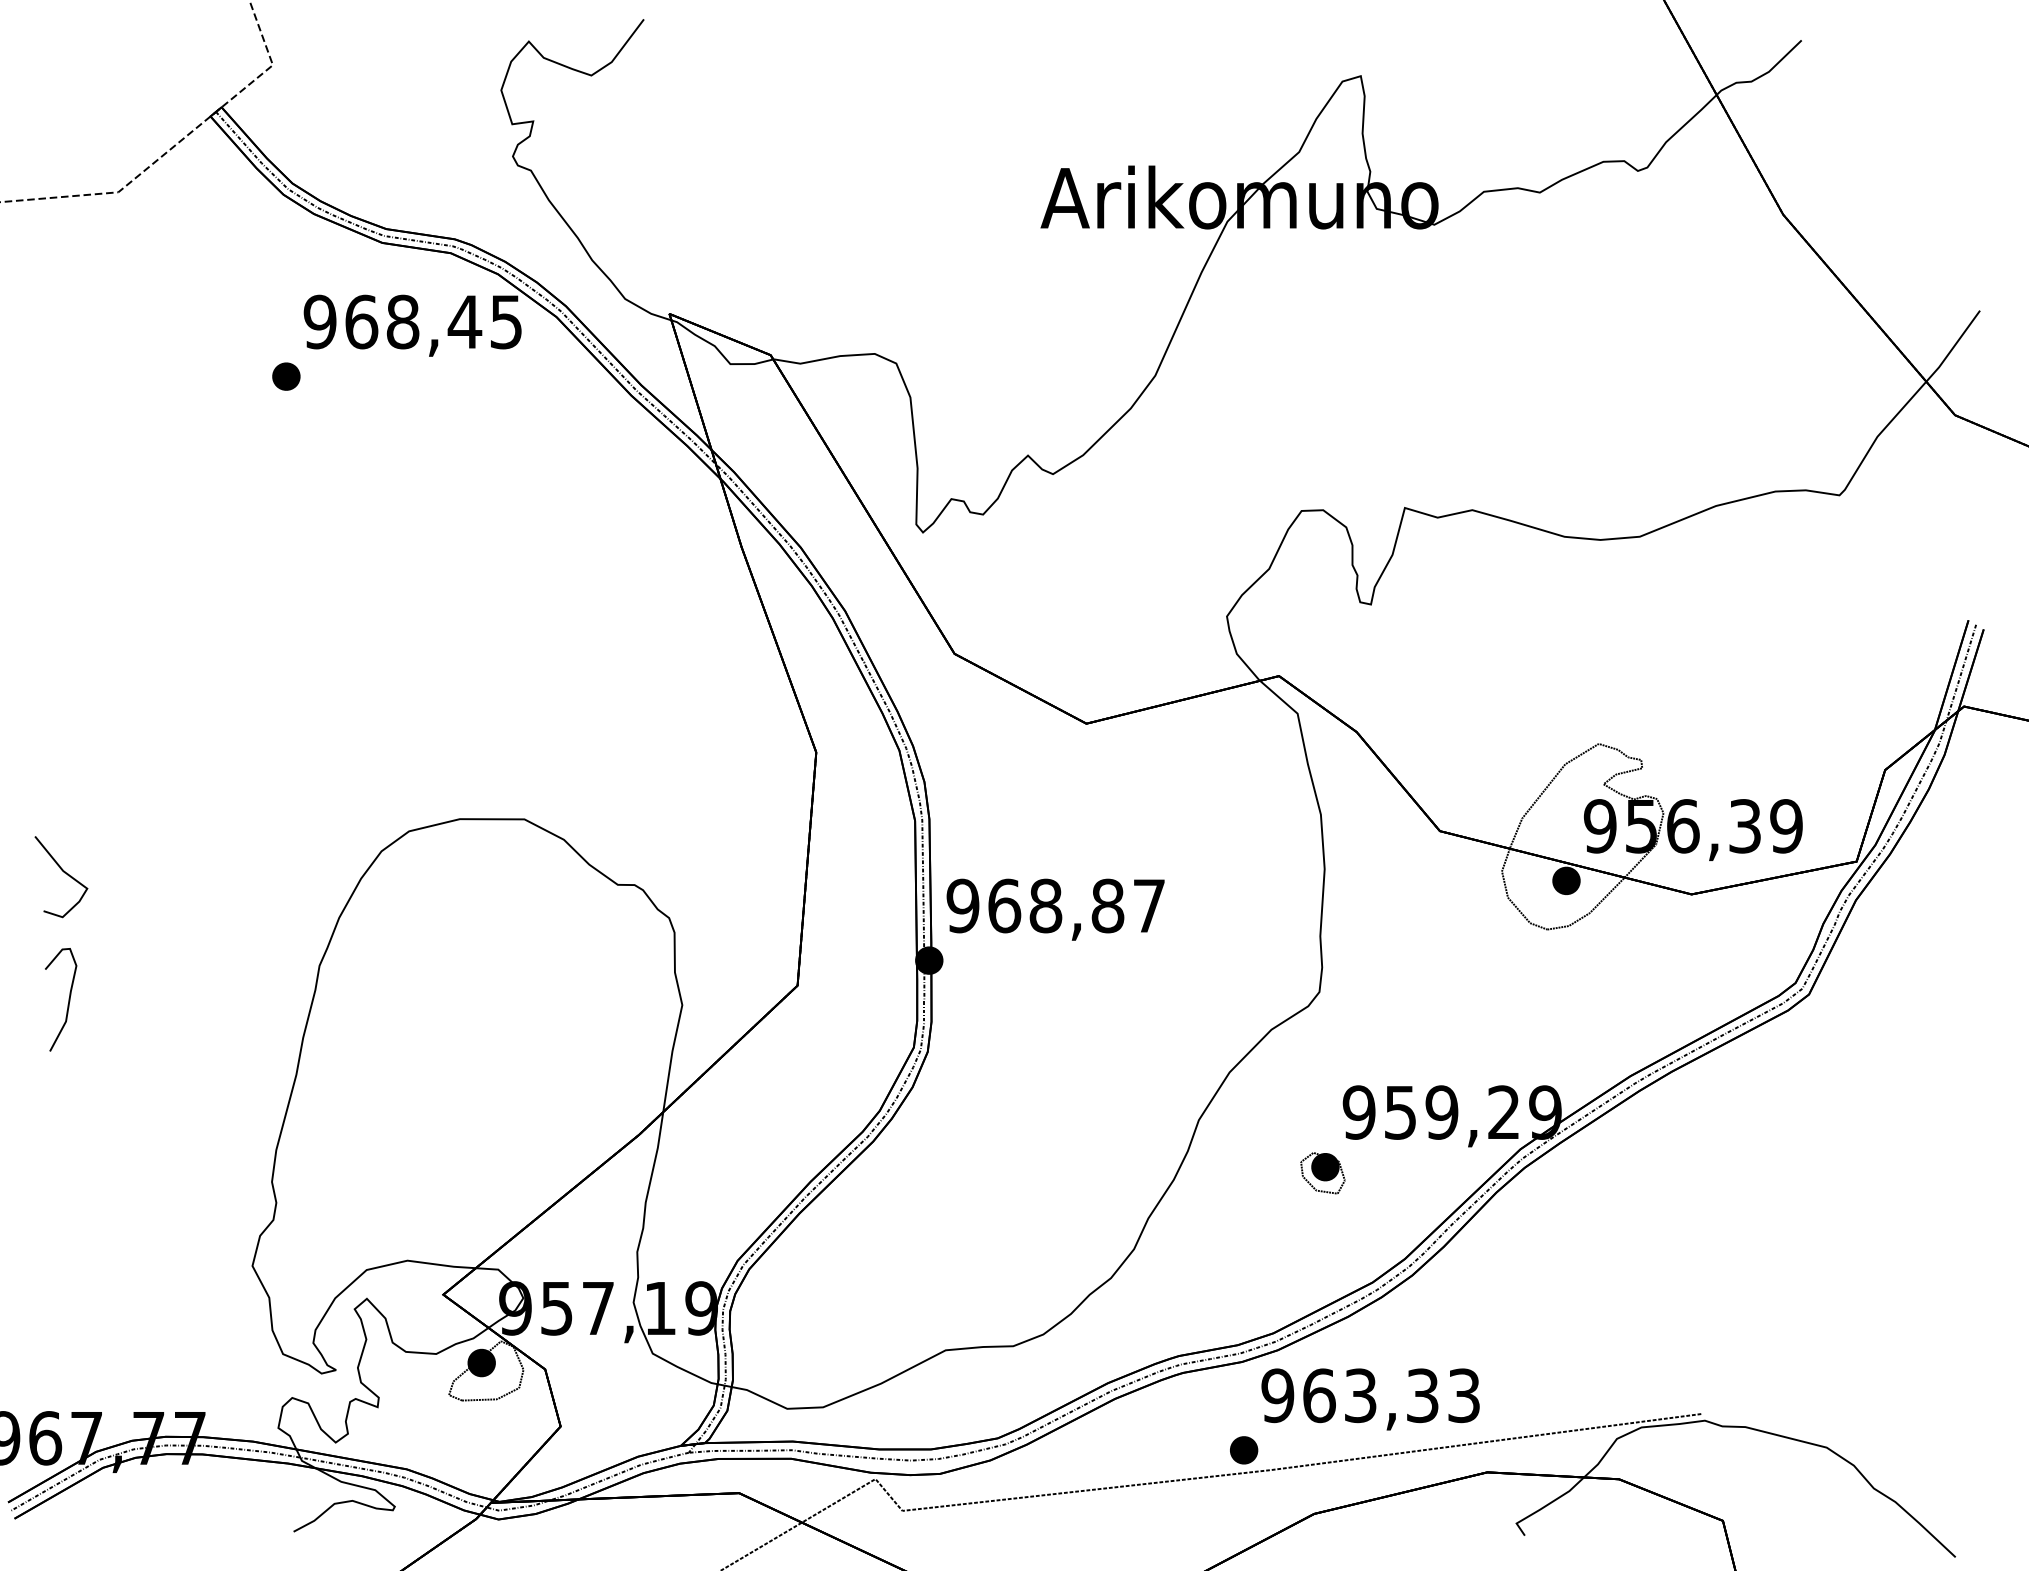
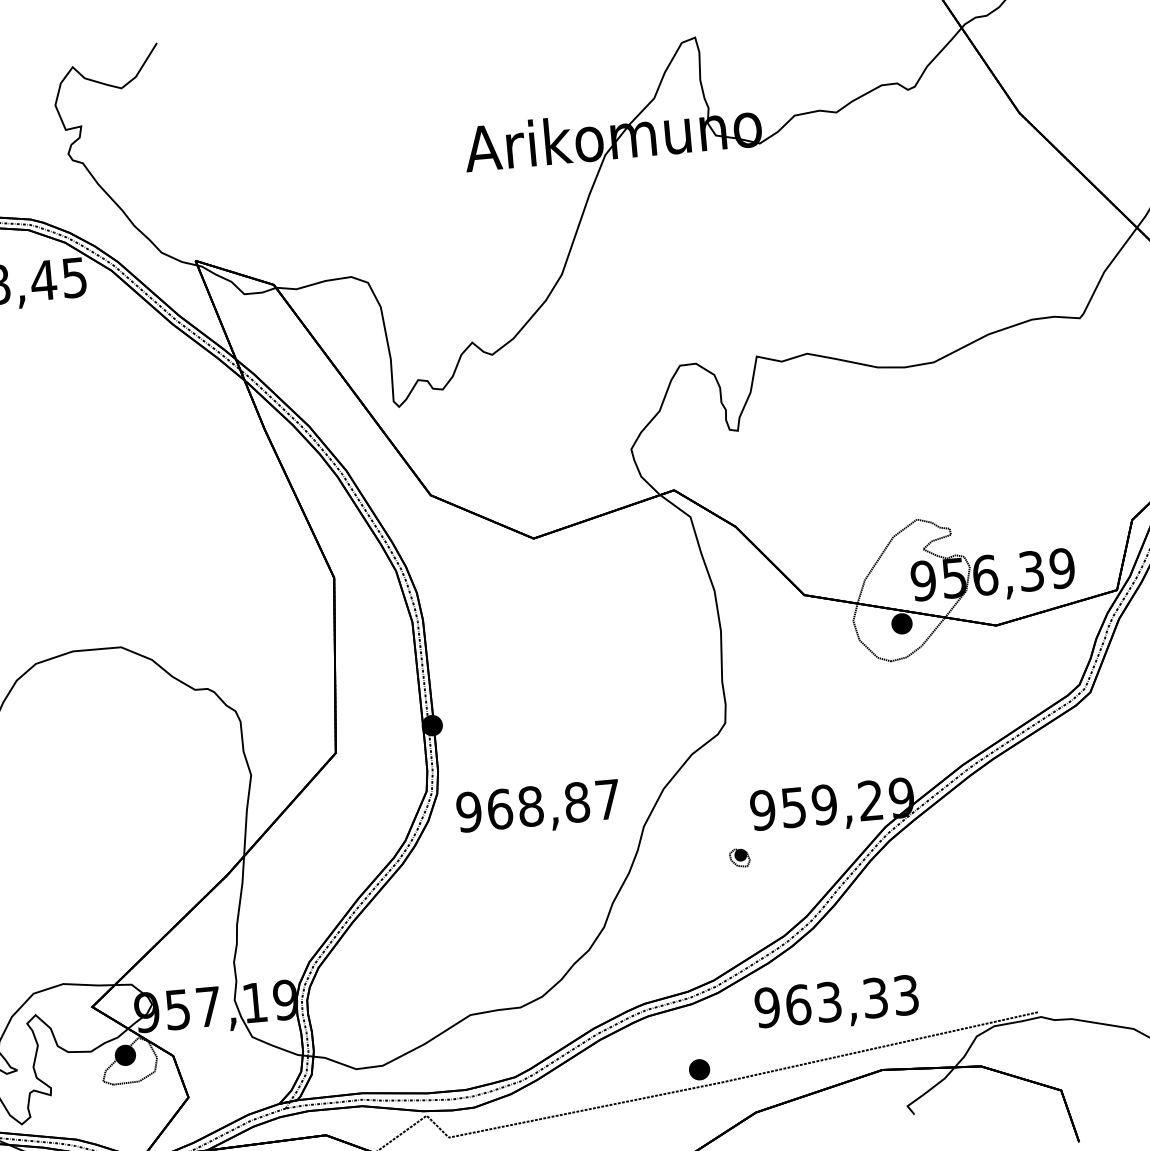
text: (1055, 909) -> (538, 808), moved
part: (1322, 1173) -> (739, 858), size x0.6
text: (1370, 1399) -> (836, 1004), moved

